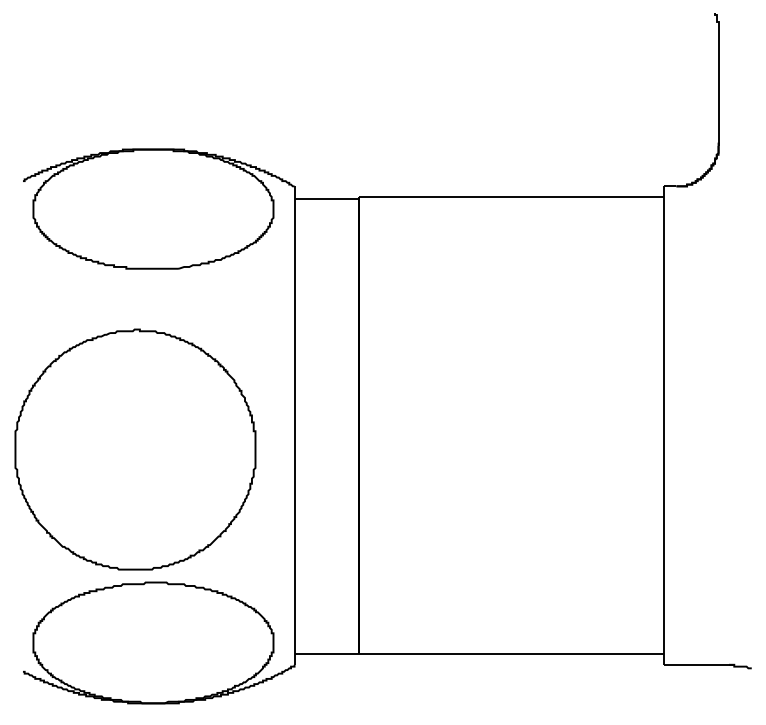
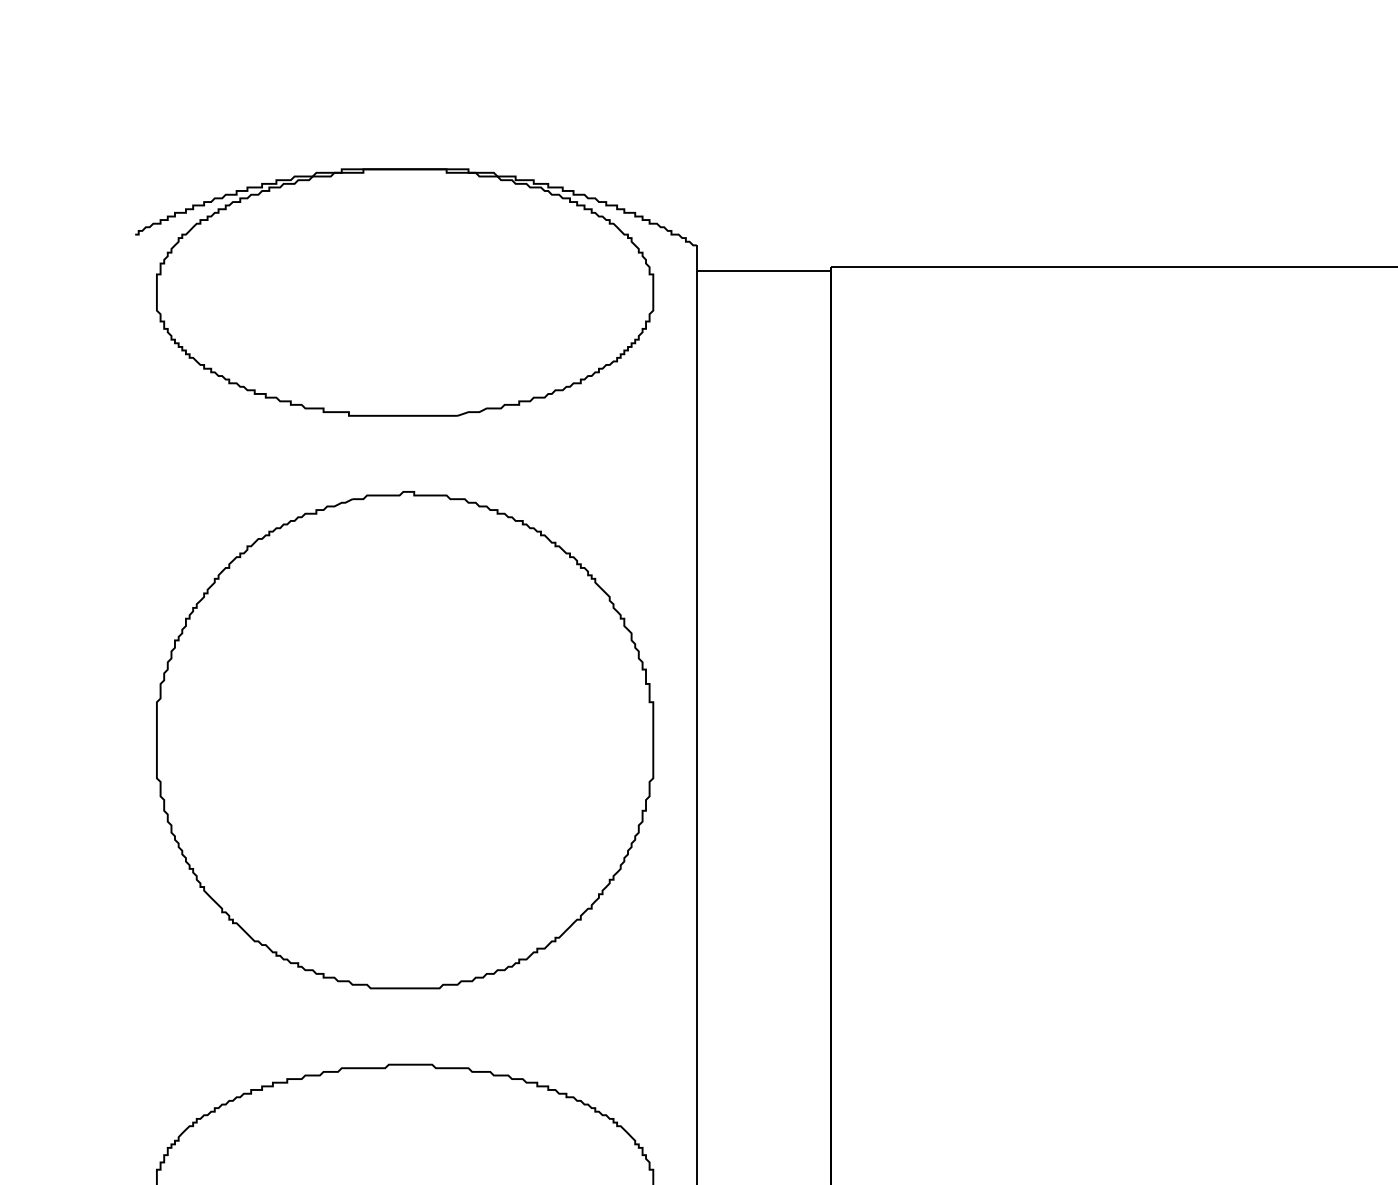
part: (135, 449) -> (405, 739), moved

